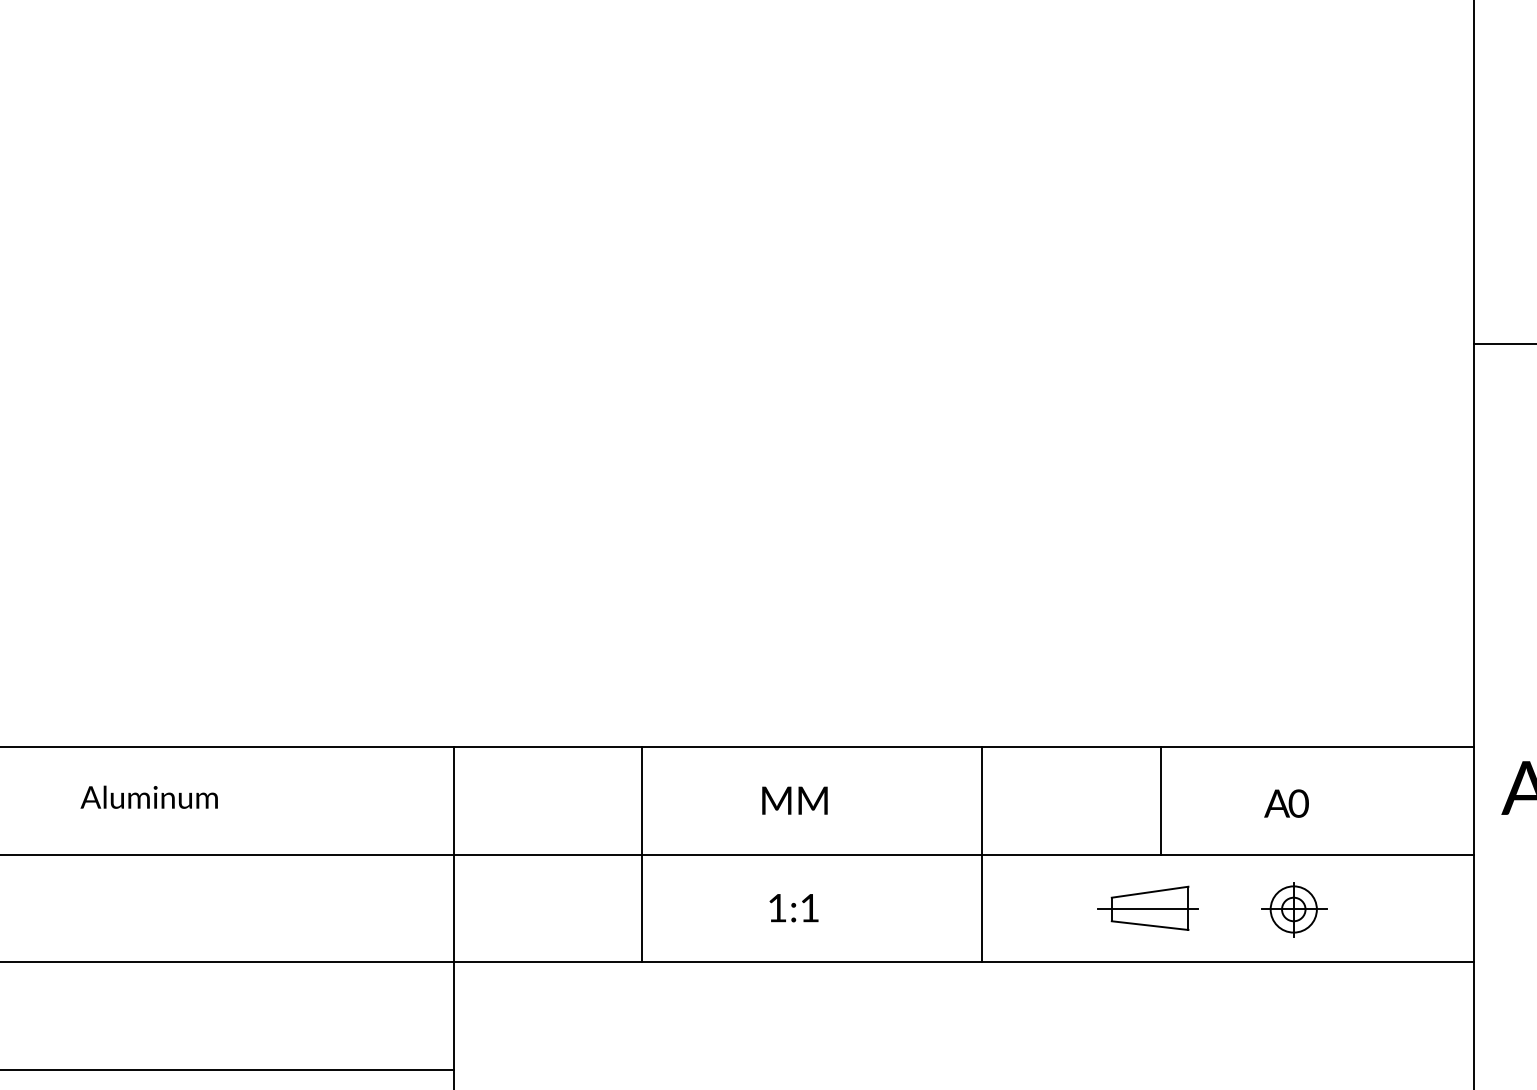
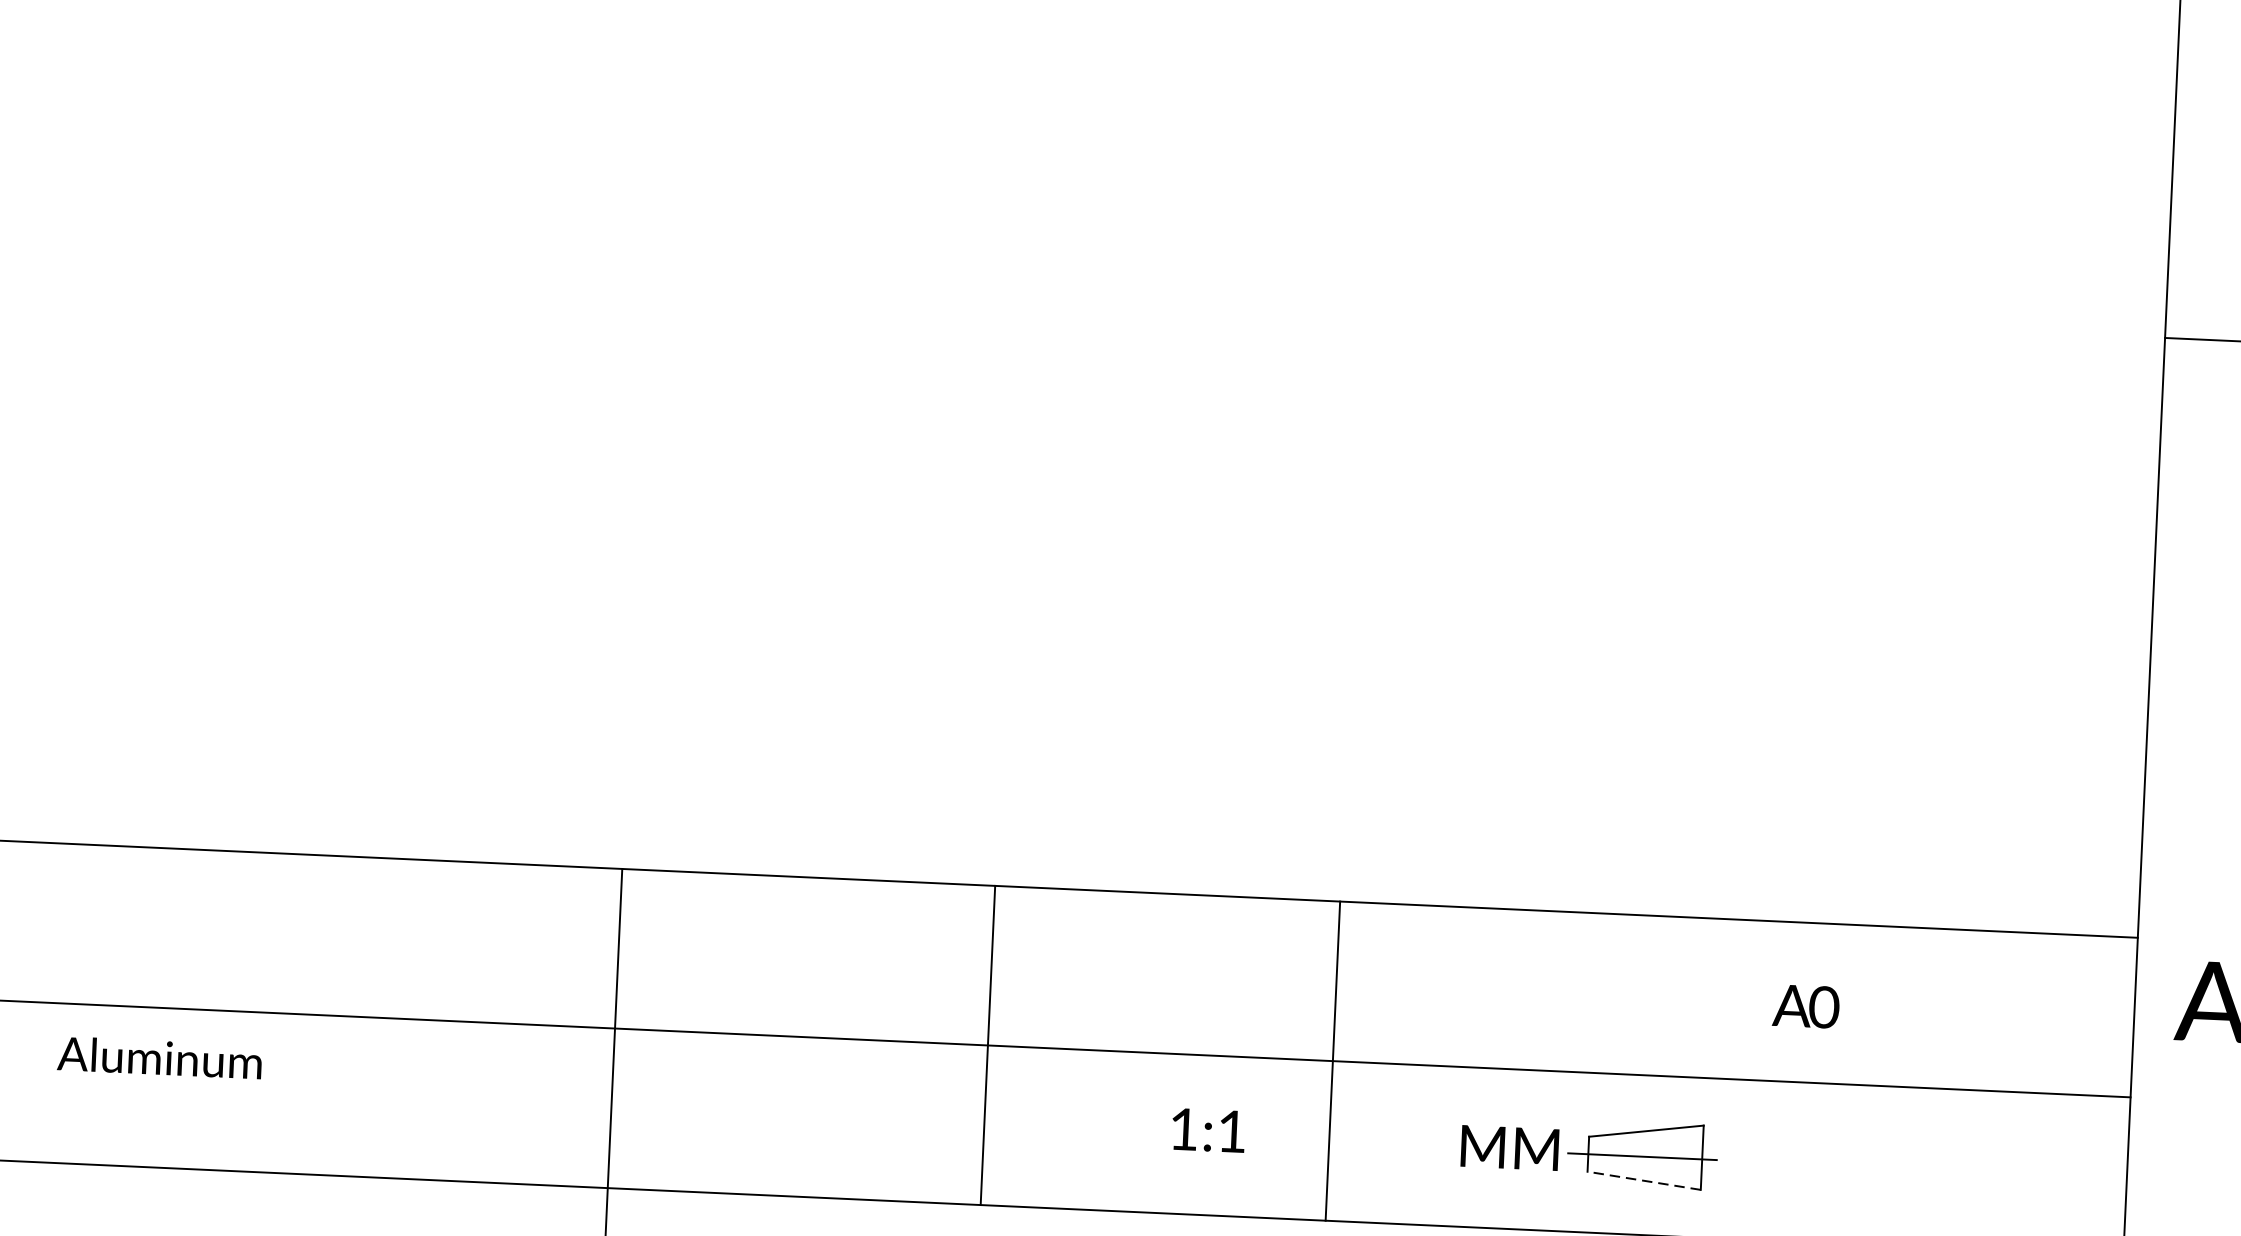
text: (148, 796) -> (158, 1056), moved
text: (794, 800) -> (1509, 1147), moved
line: (1161, 800) -> (1669, 995), removed
text: (1286, 803) -> (1806, 1006), moved
line: (642, 854) -> (988, 1045), moved
line: (982, 854) -> (1333, 1060), moved
text: (793, 908) -> (1207, 1131), moved
part: (1294, 909) -> (1859, 1166), removed
line: (1150, 925) -> (1644, 1180), solid -> dashed

